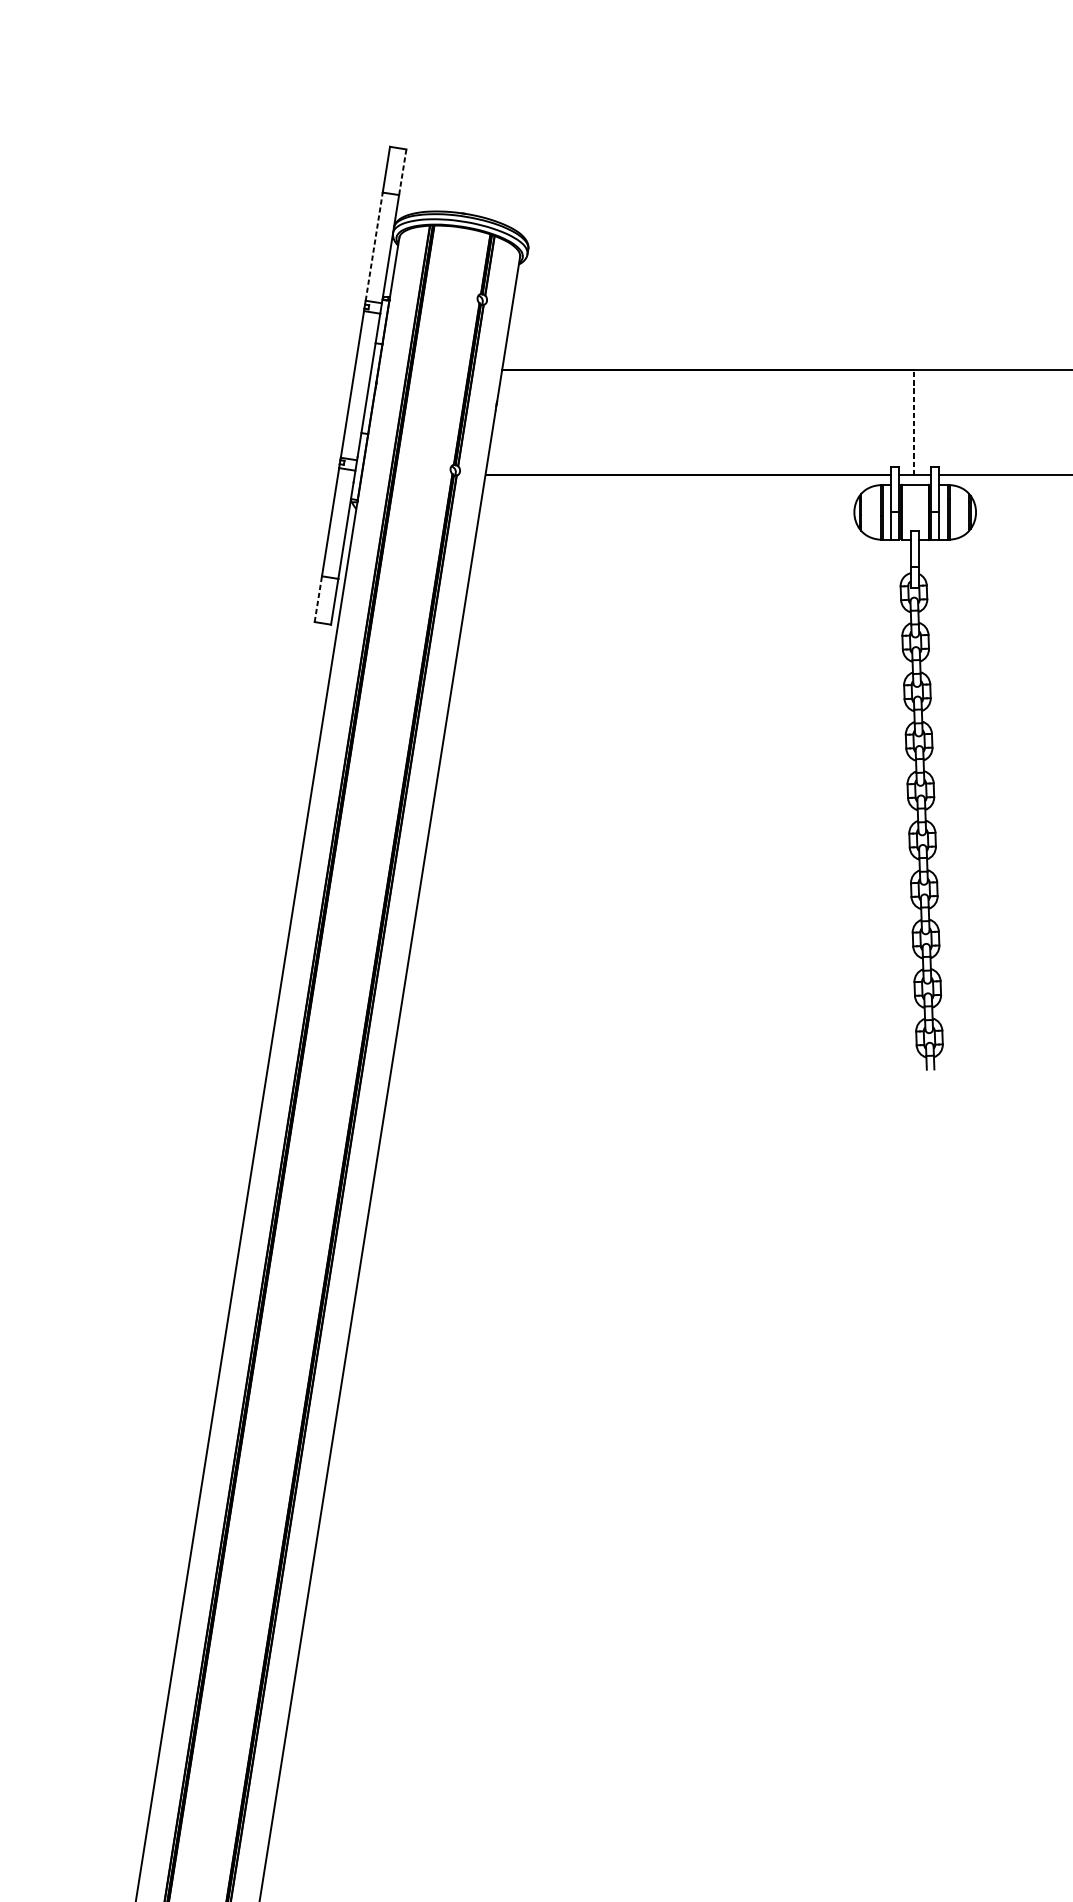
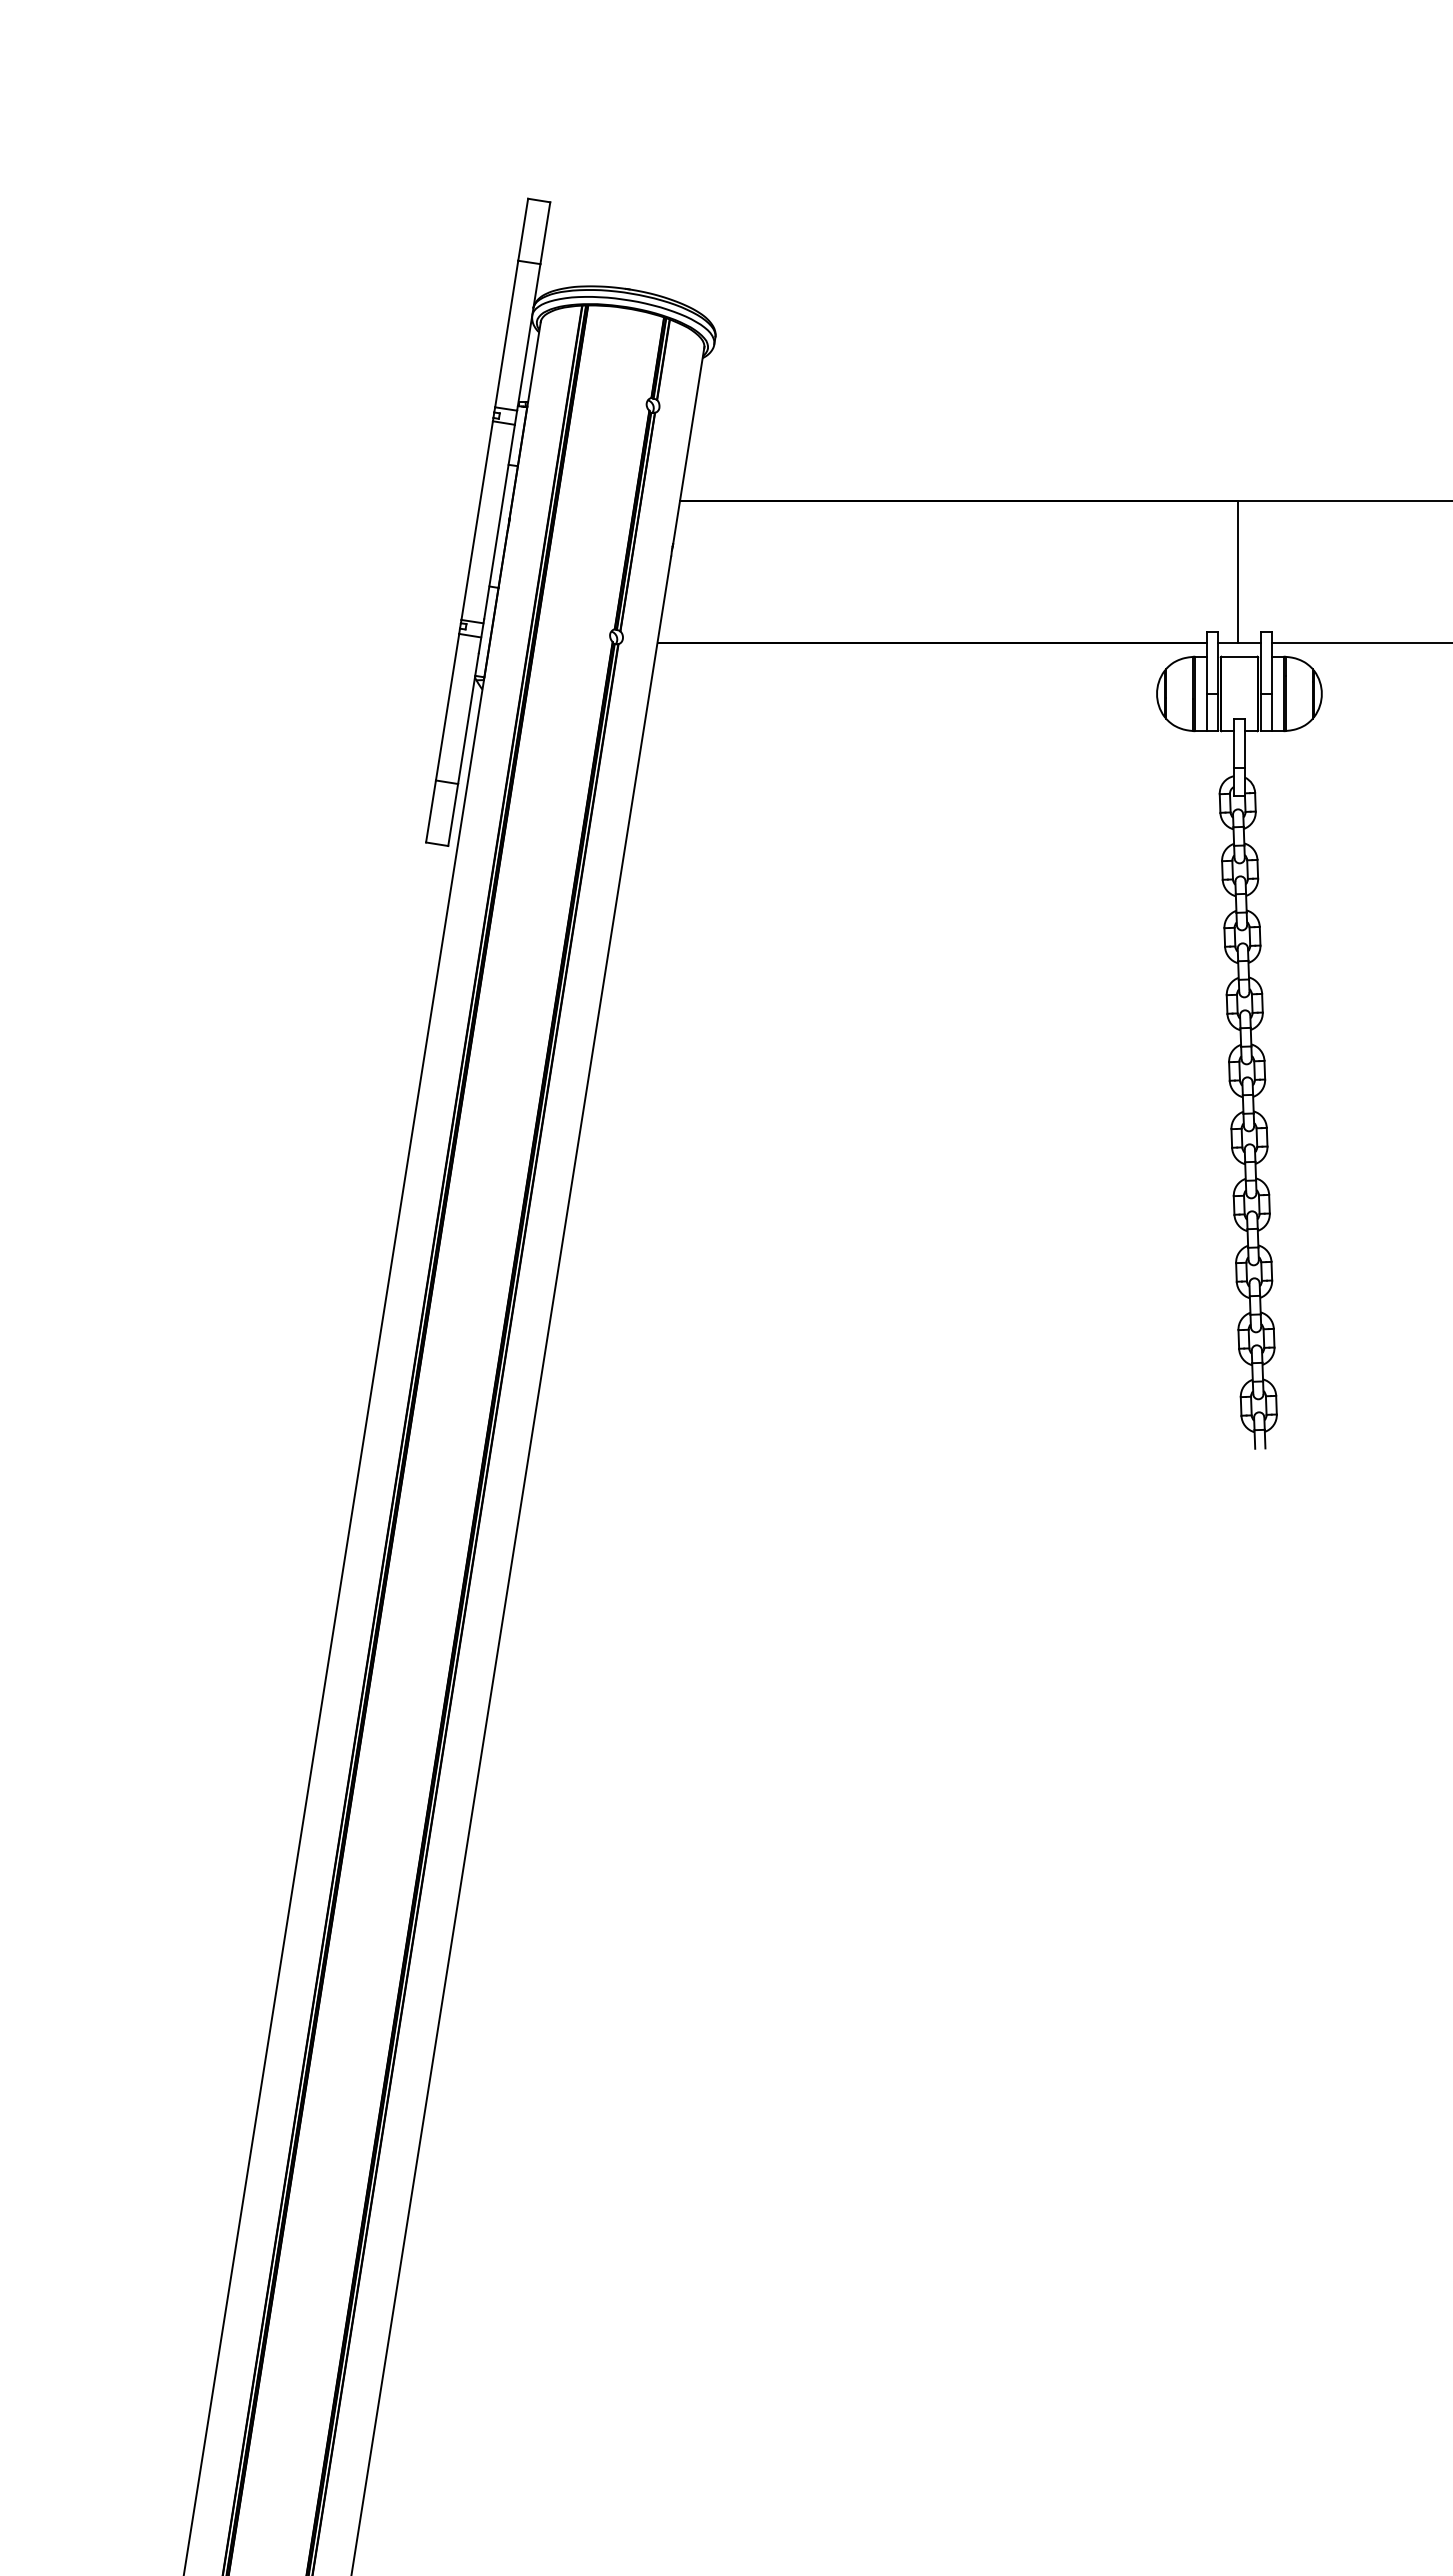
line: (402, 172) -> (545, 233), dashed -> solid
line: (374, 246) -> (506, 333), dashed -> solid
line: (914, 422) -> (1238, 572), dashed -> solid
line: (318, 598) -> (431, 810), dashed -> solid

